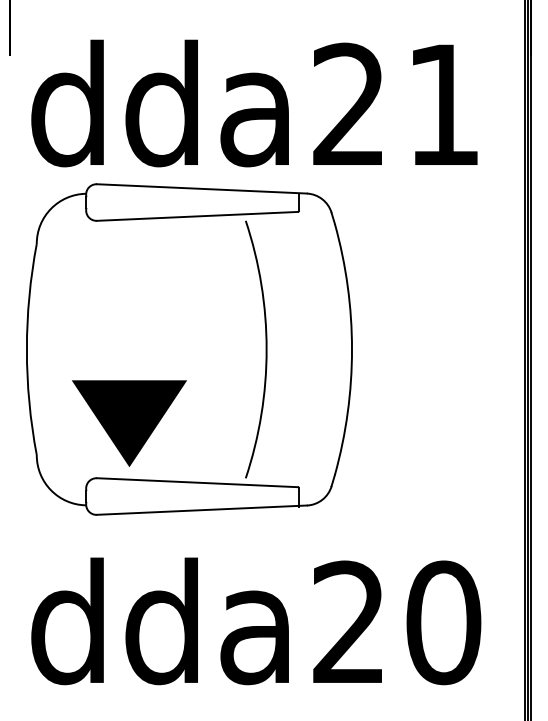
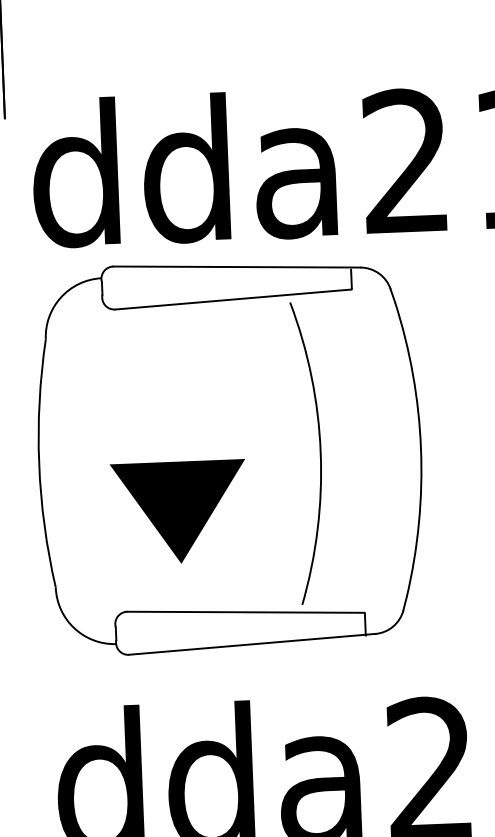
part: (129, 423) -> (179, 512), moved

